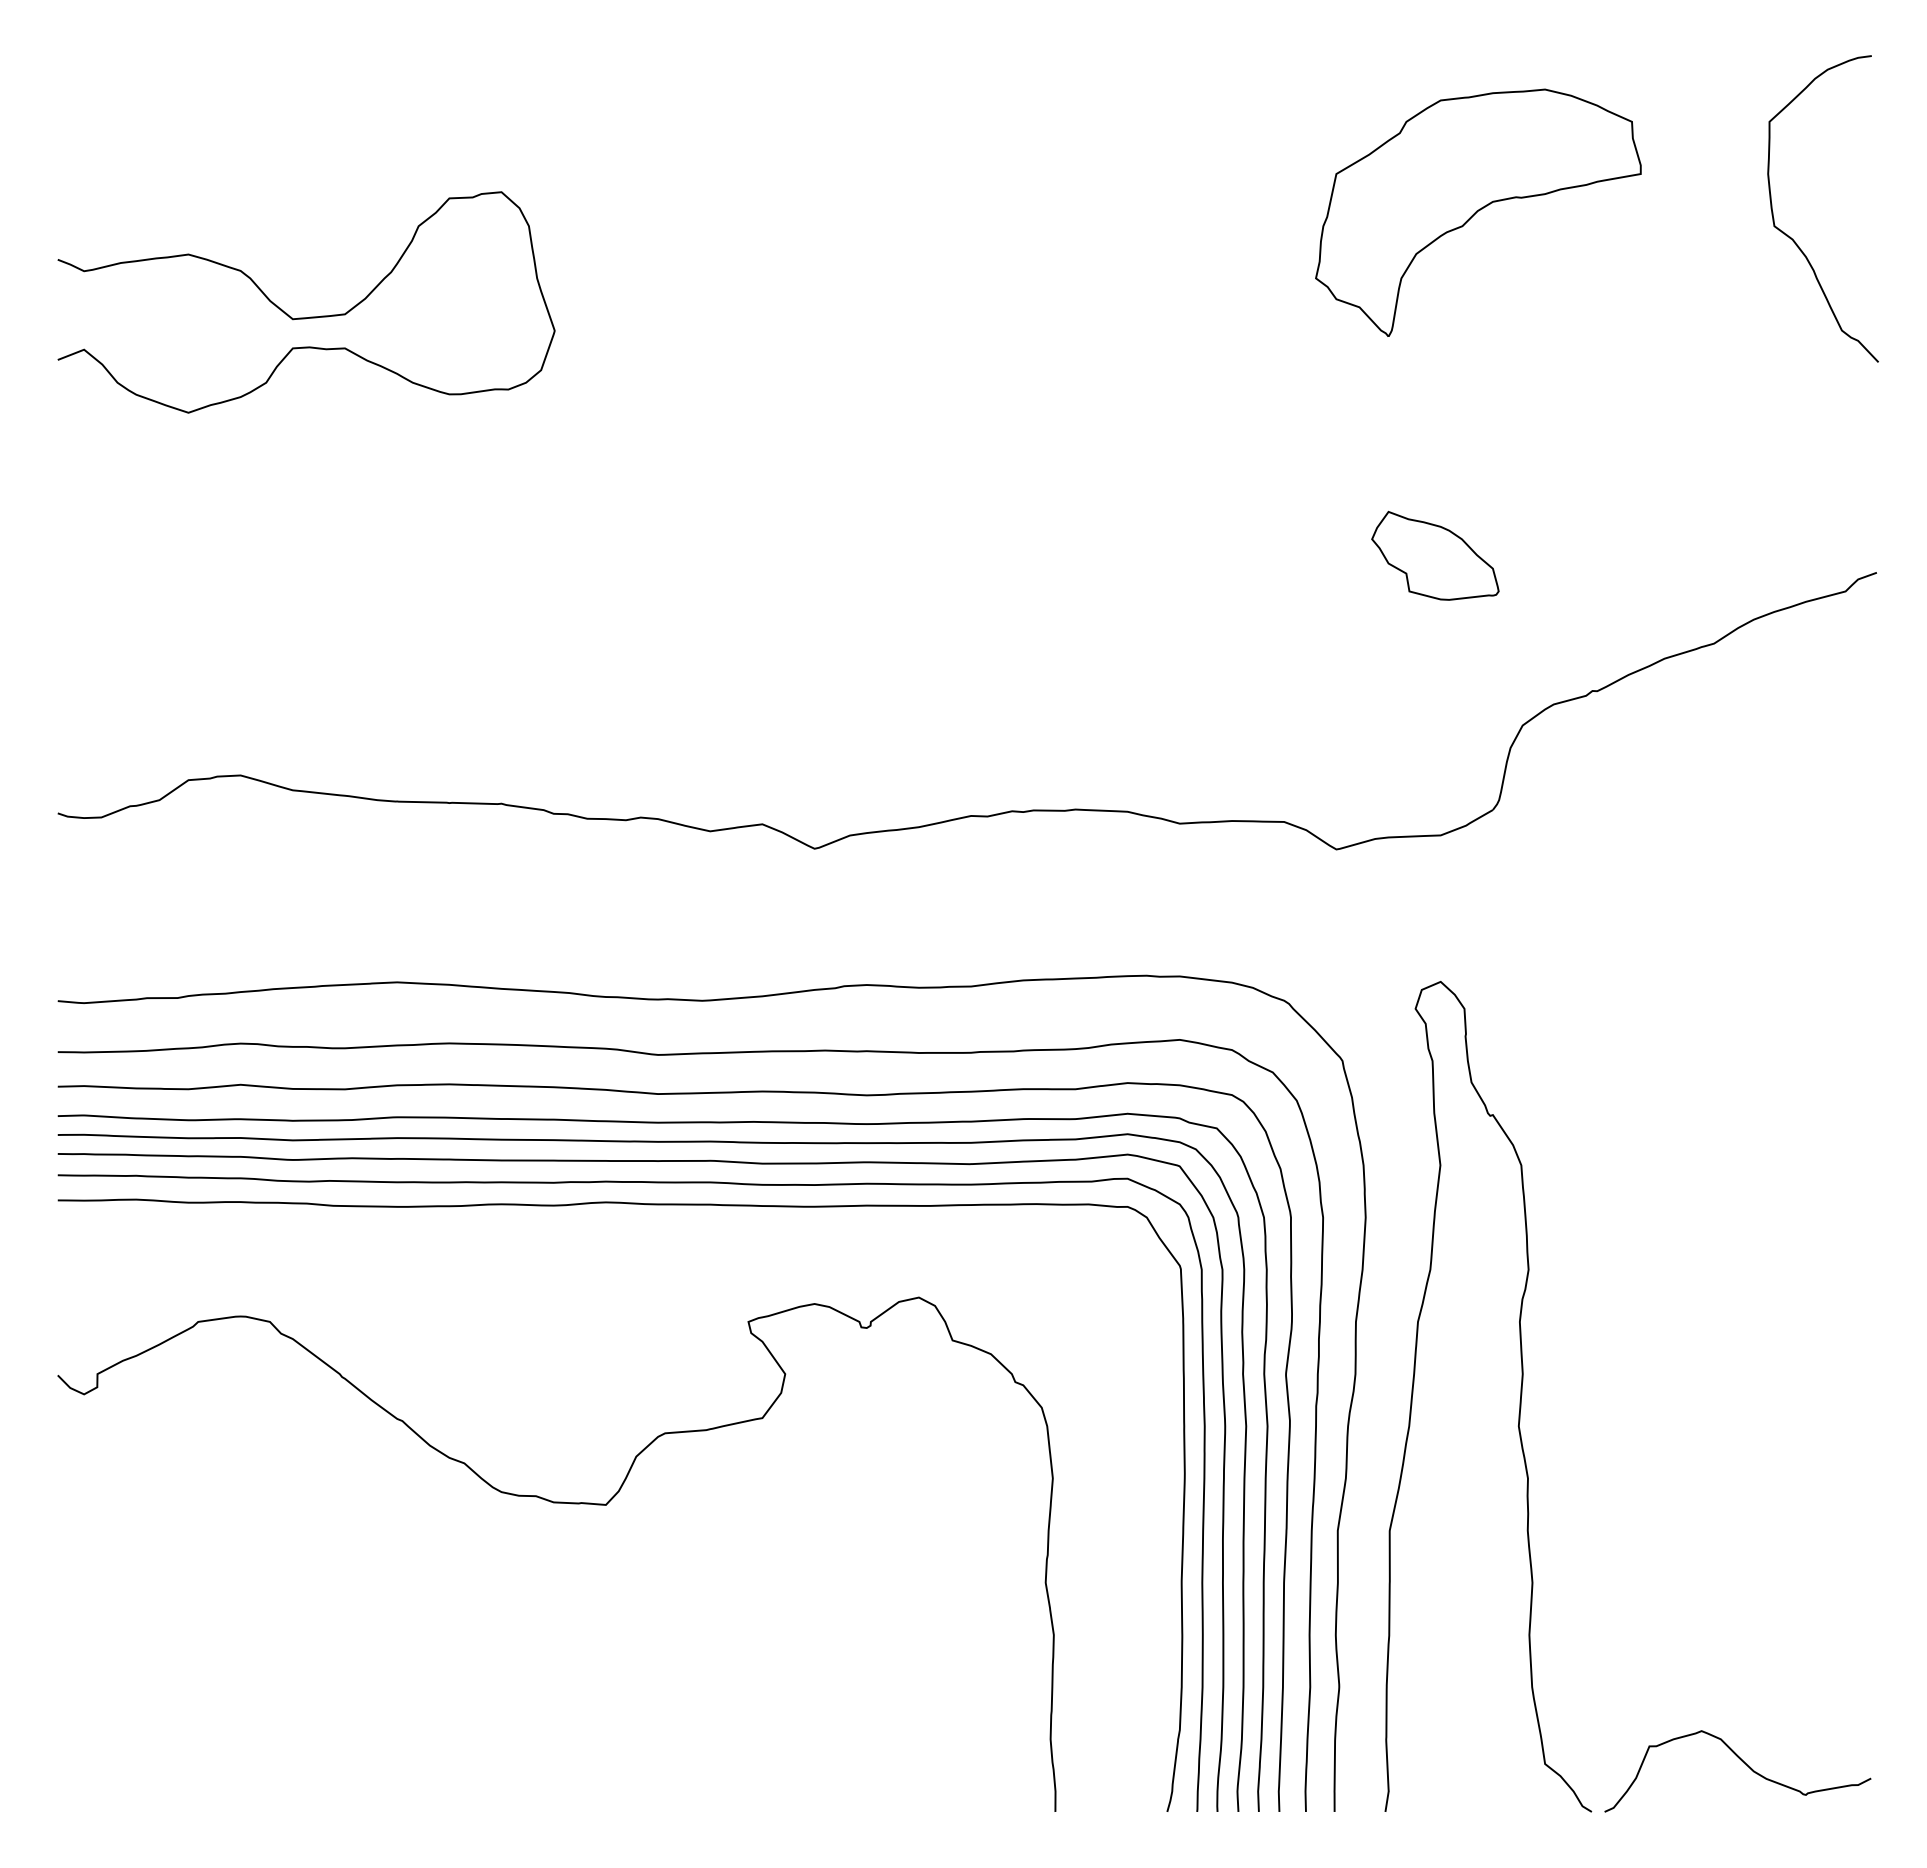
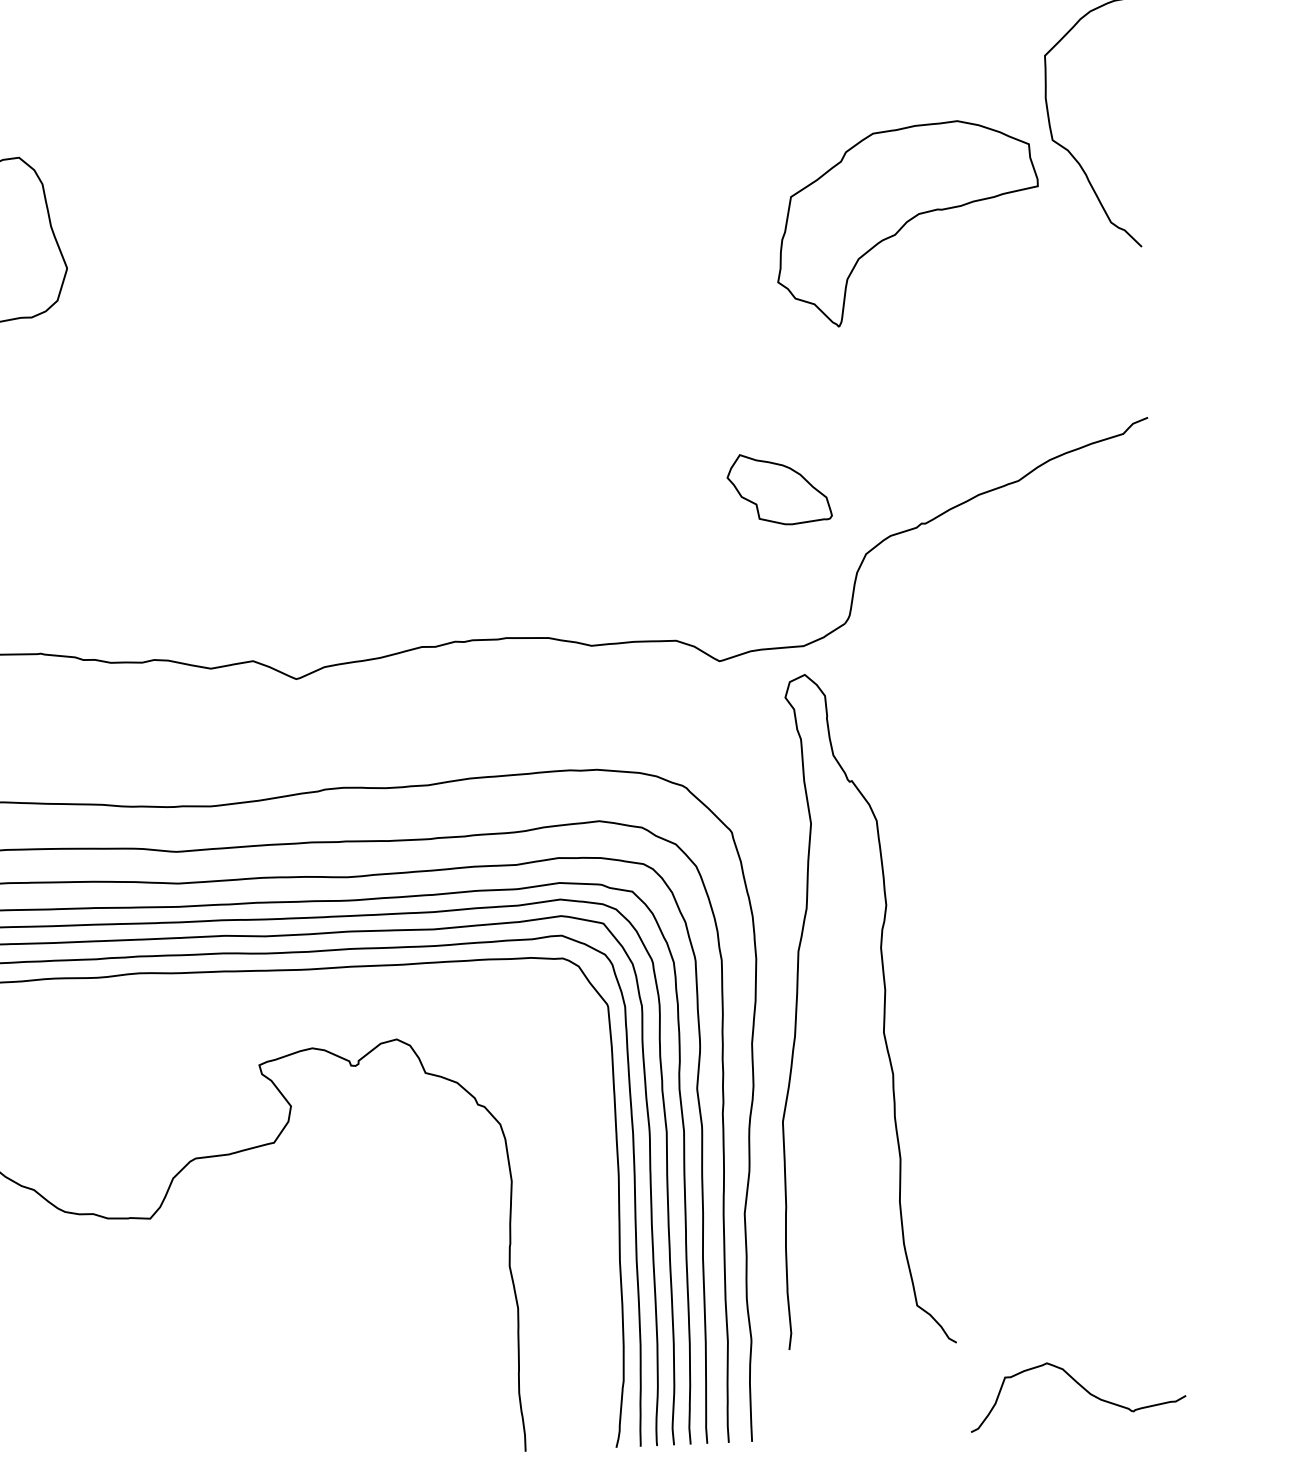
part: (1478, 212) -> (907, 223), moved
part: (1435, 555) -> (779, 488), moved
curve: (1519, 1400) -> (883, 1011), moved

